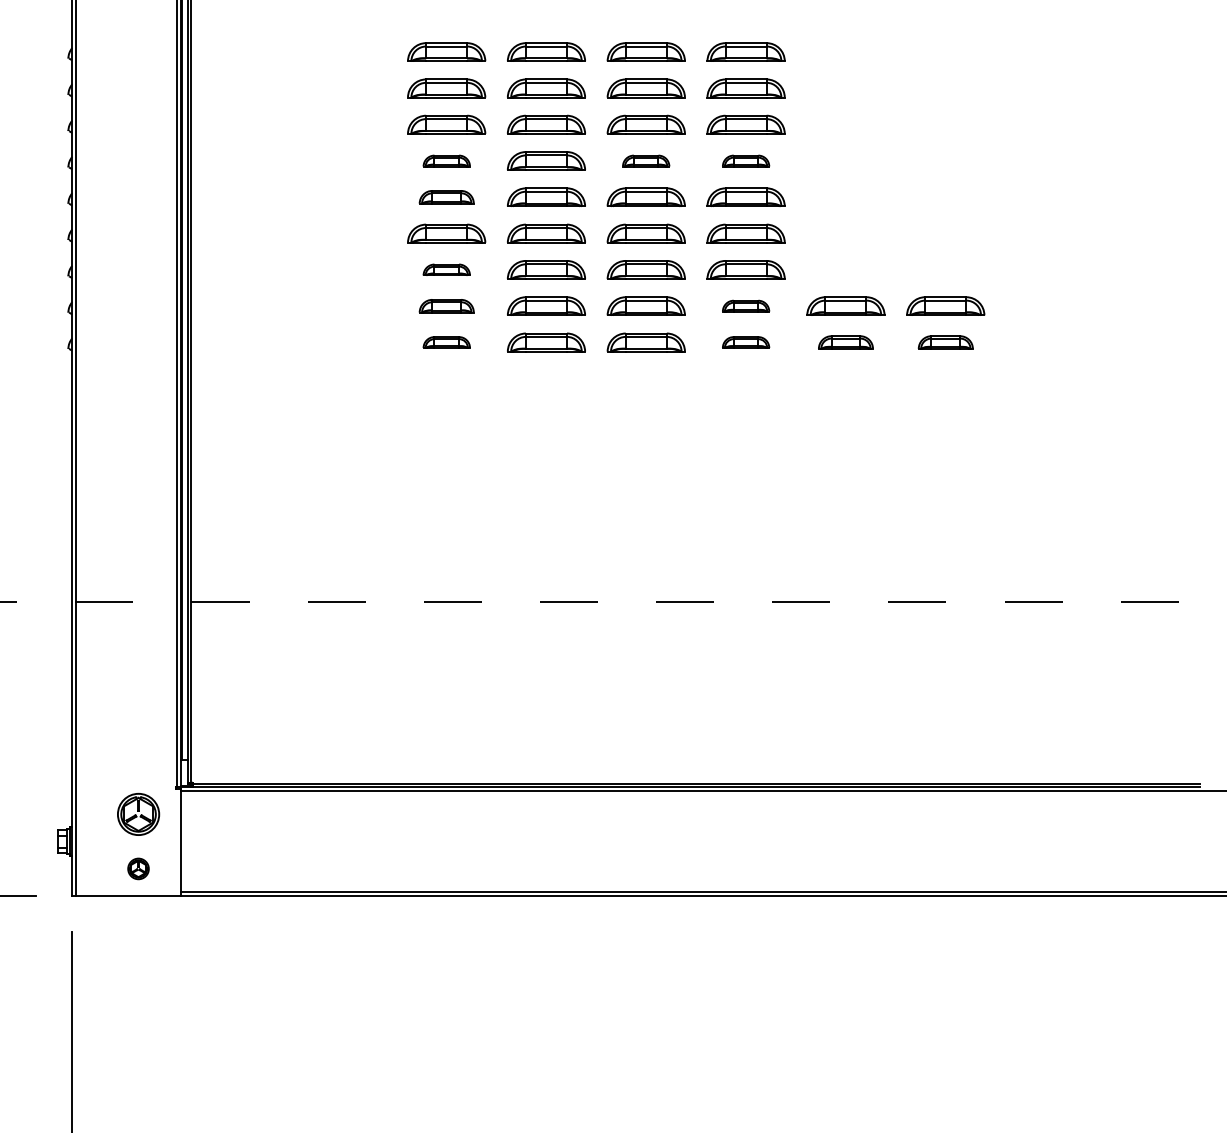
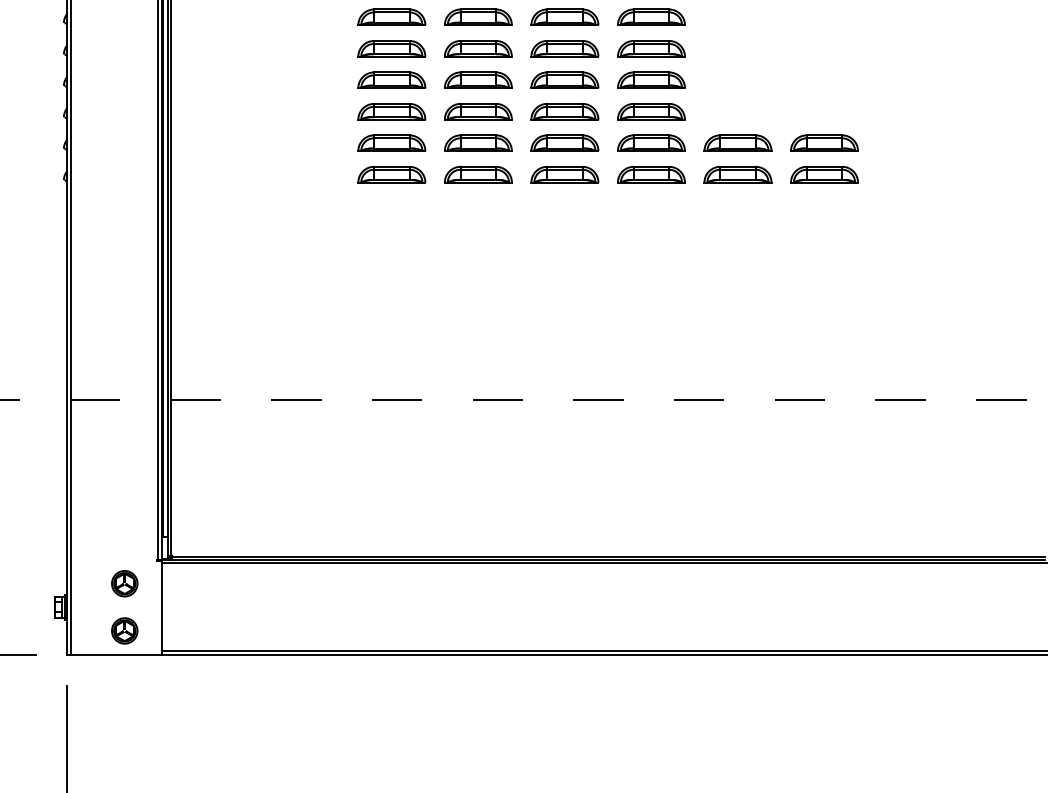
part: (446, 160) -> (391, 16), size x1.67
part: (645, 160) -> (564, 16), size x1.67
part: (745, 160) -> (650, 16), size x1.67
part: (446, 196) -> (391, 48), size x1.43
part: (446, 269) -> (391, 111), size x1.67
part: (446, 305) -> (391, 142), size x1.43
part: (745, 305) -> (650, 142), size x1.67
part: (446, 342) -> (391, 174), size x1.67
part: (745, 342) -> (650, 174), size x1.67
part: (845, 342) -> (737, 174), size x1.43
part: (945, 342) -> (824, 174), size x1.43
part: (138, 814) -> (124, 583), size x0.71
part: (138, 868) -> (124, 630), size x1.43

